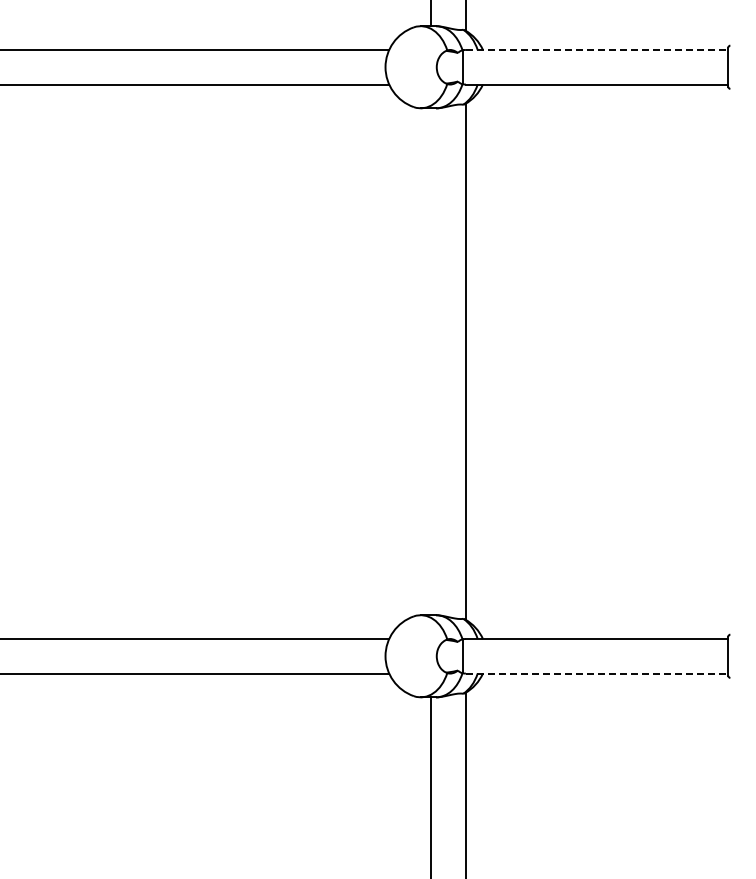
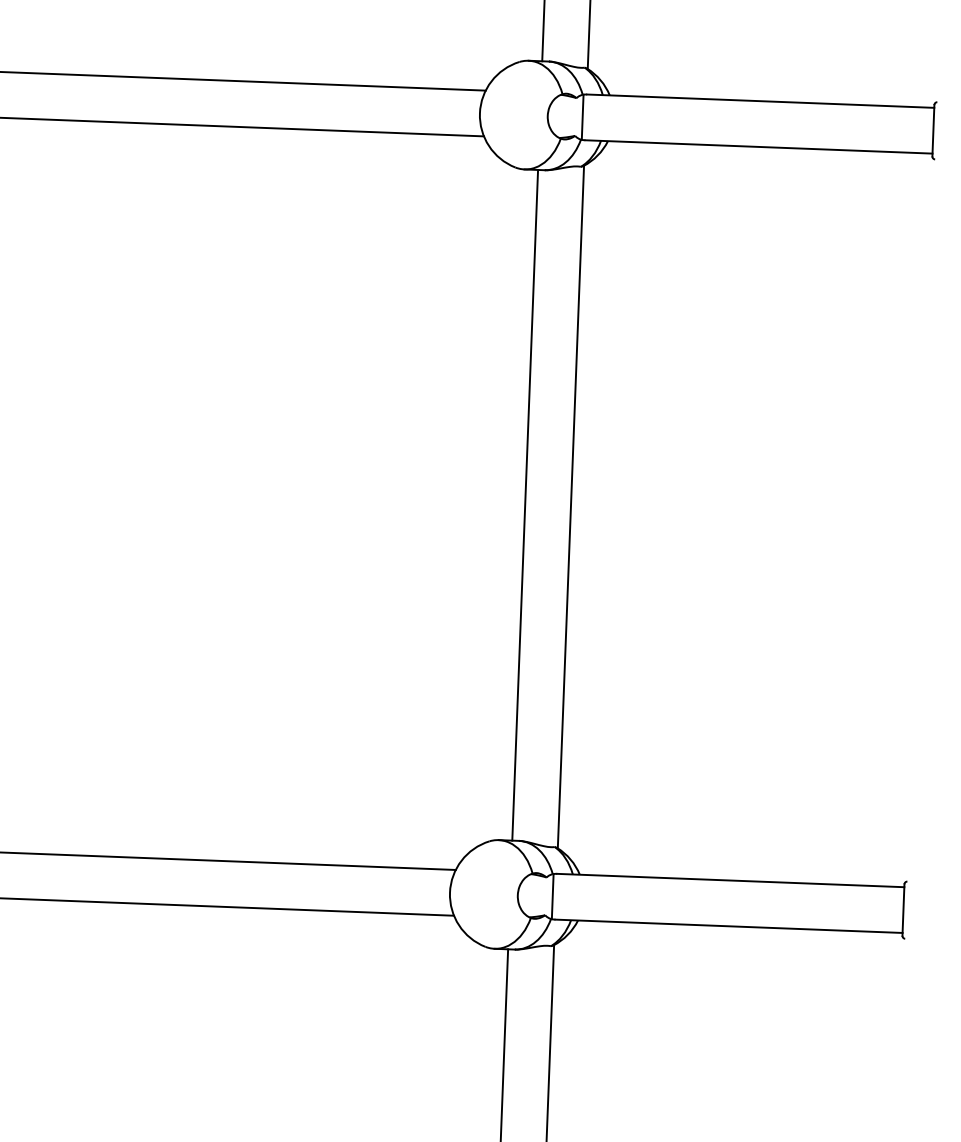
line: (597, 49) -> (761, 100), dashed -> solid
line: (431, 361) -> (525, 504), added
line: (597, 673) -> (729, 926), dashed -> solid

